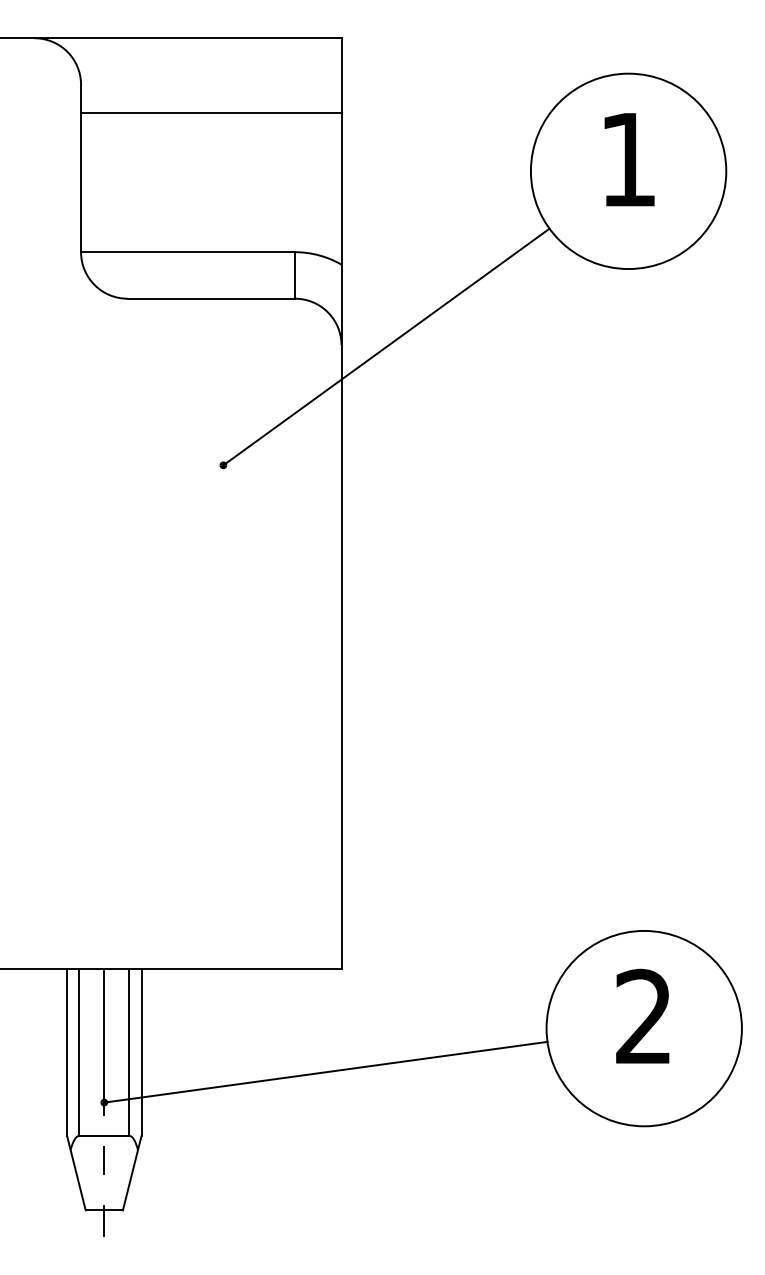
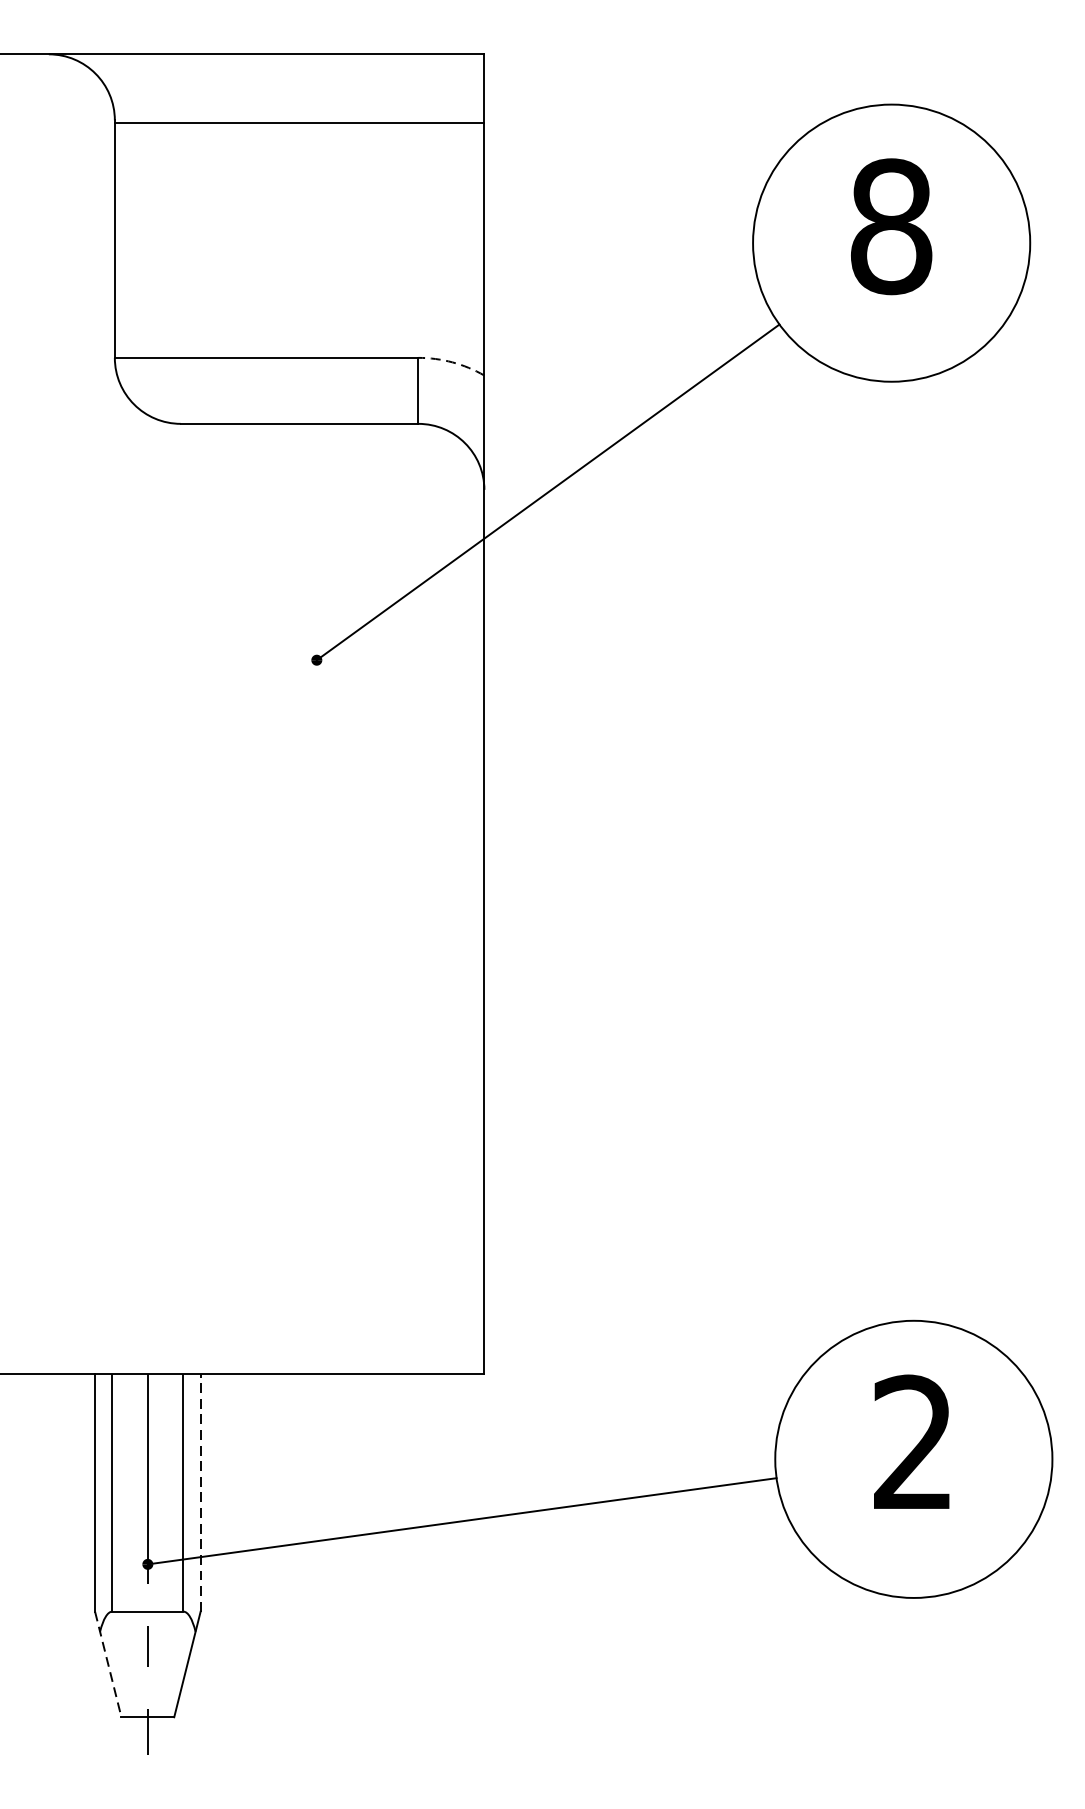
line: (211, 112) -> (299, 122), moved
text: (628, 159) -> (891, 226), 1 -> 8
arc: (319, 255) -> (453, 362), solid -> dashed
line: (141, 1052) -> (200, 1493), solid -> dashed
line: (76, 1173) -> (108, 1664), solid -> dashed

